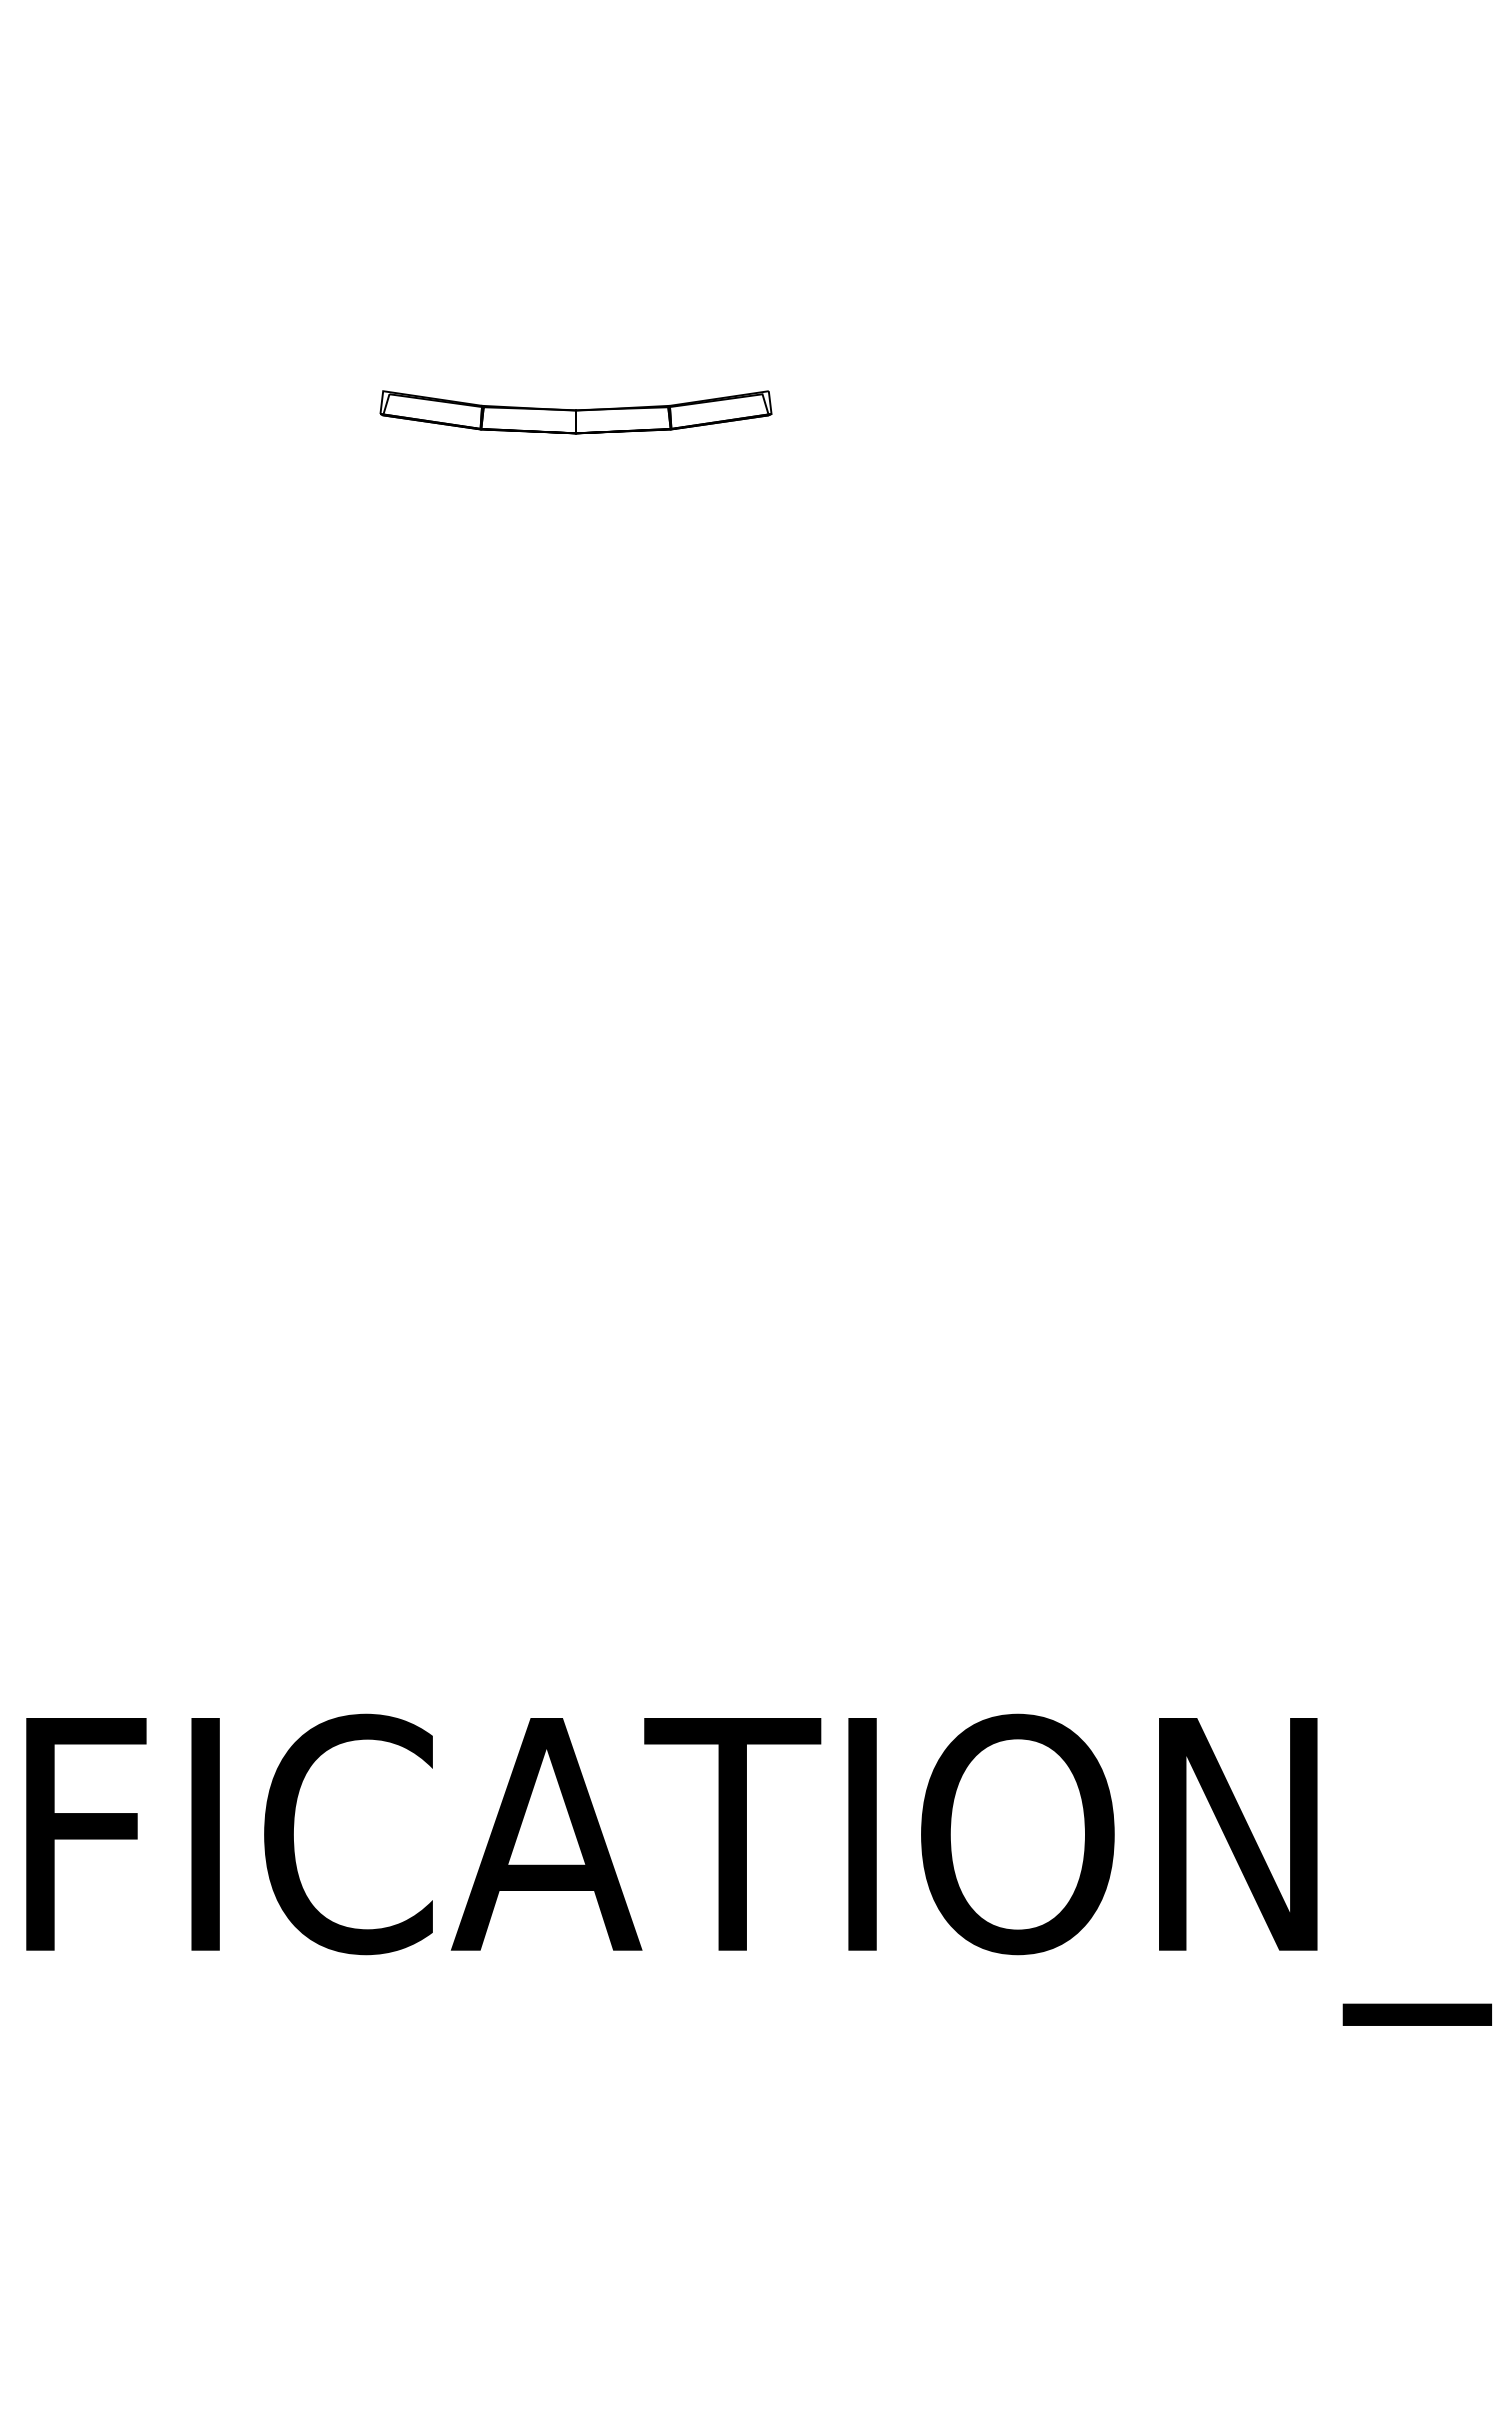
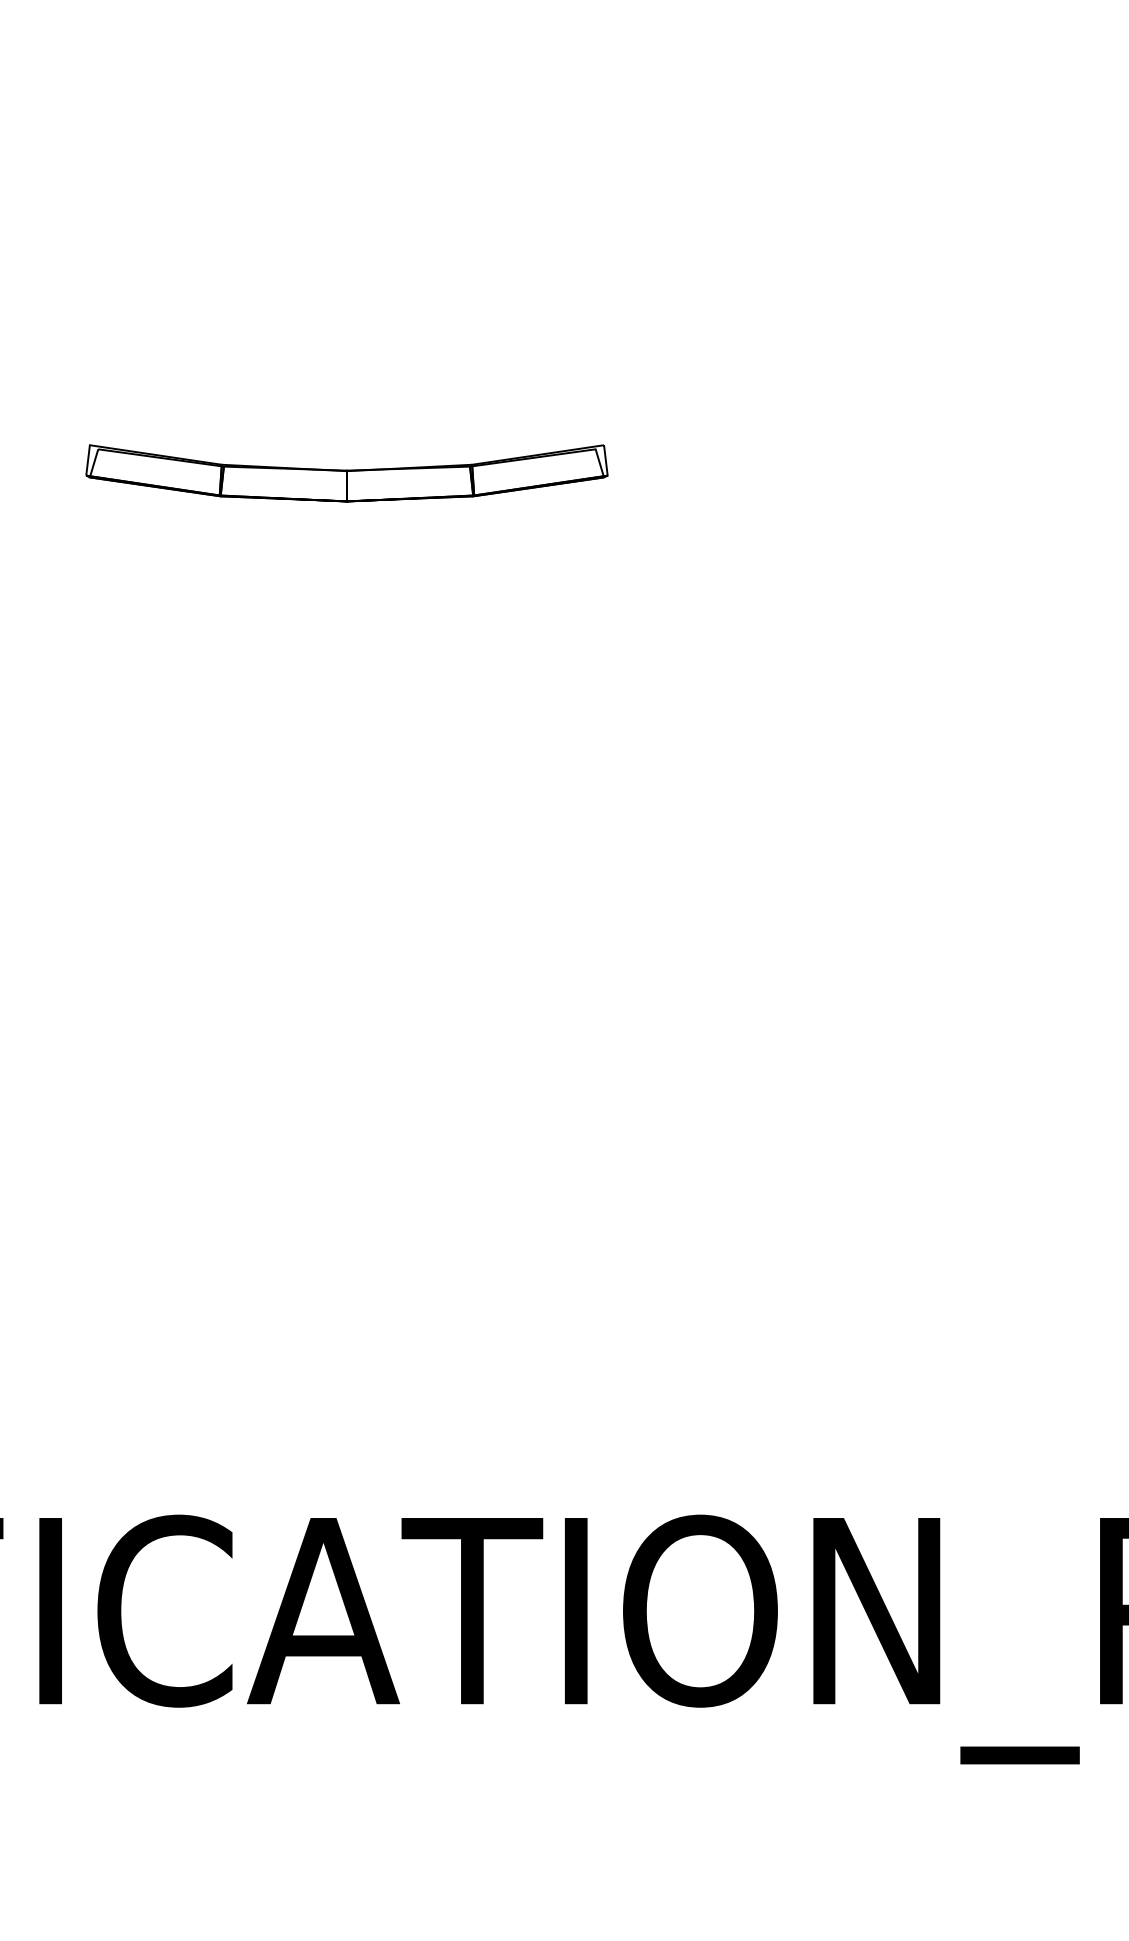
part: (575, 412) -> (346, 473), size x1.67

